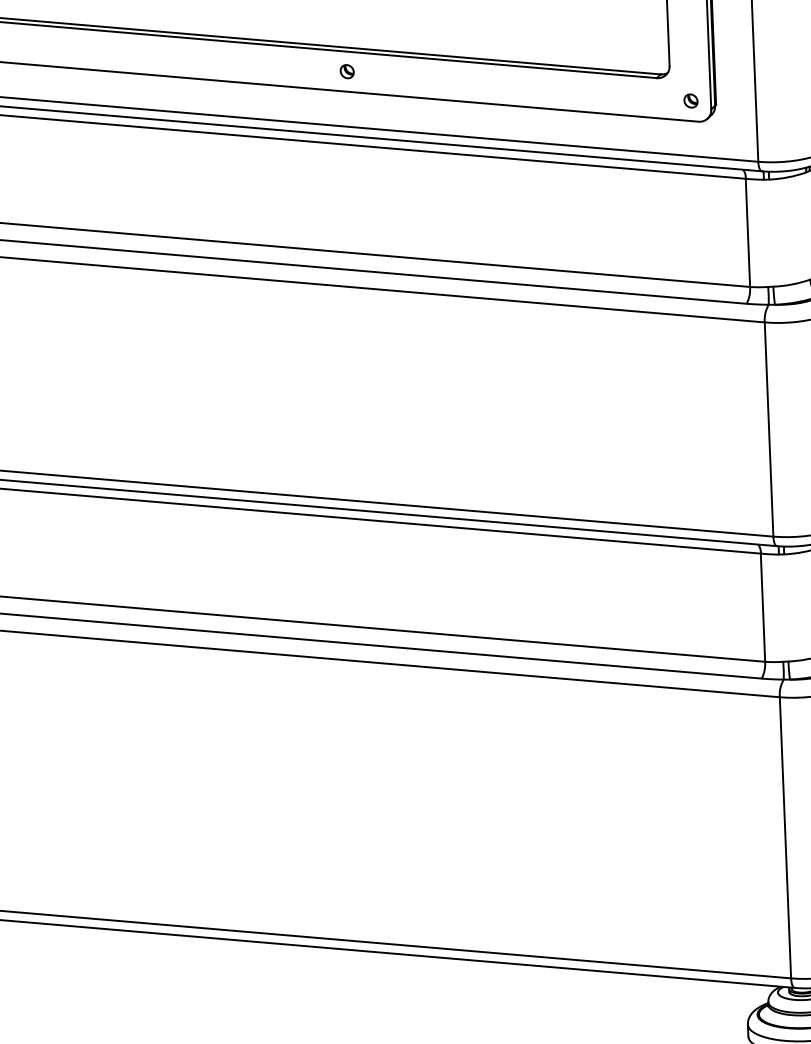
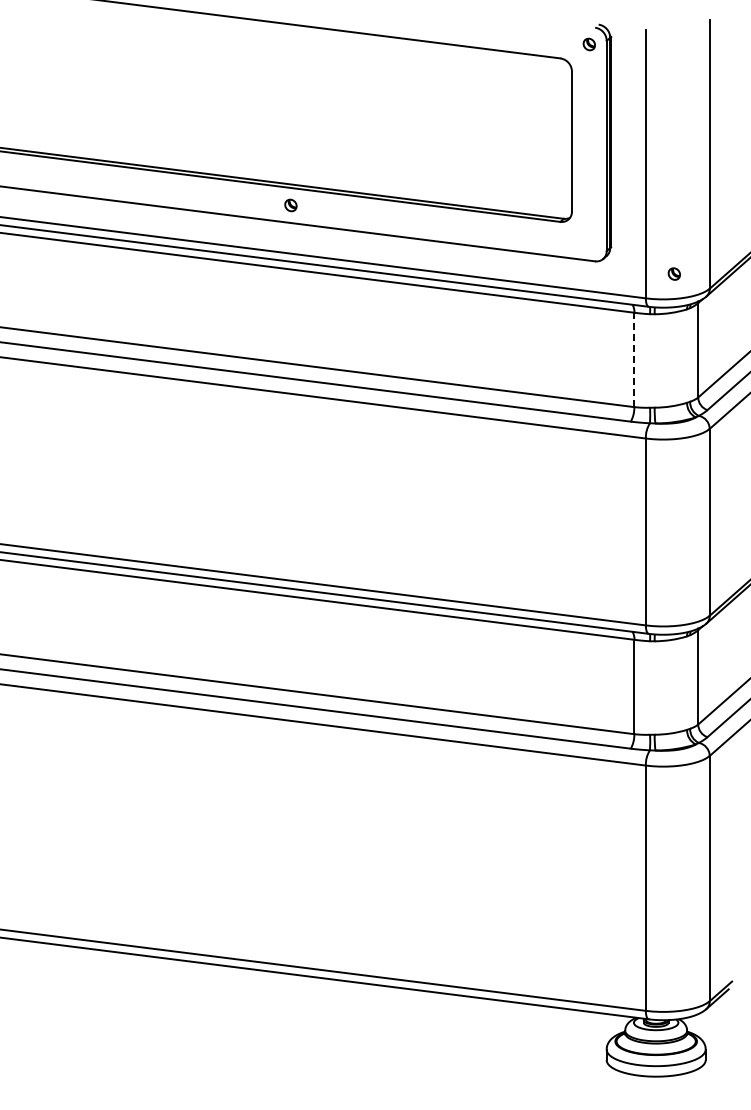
part: (689, 100) -> (673, 273), moved
line: (748, 232) -> (634, 359), solid -> dashed

